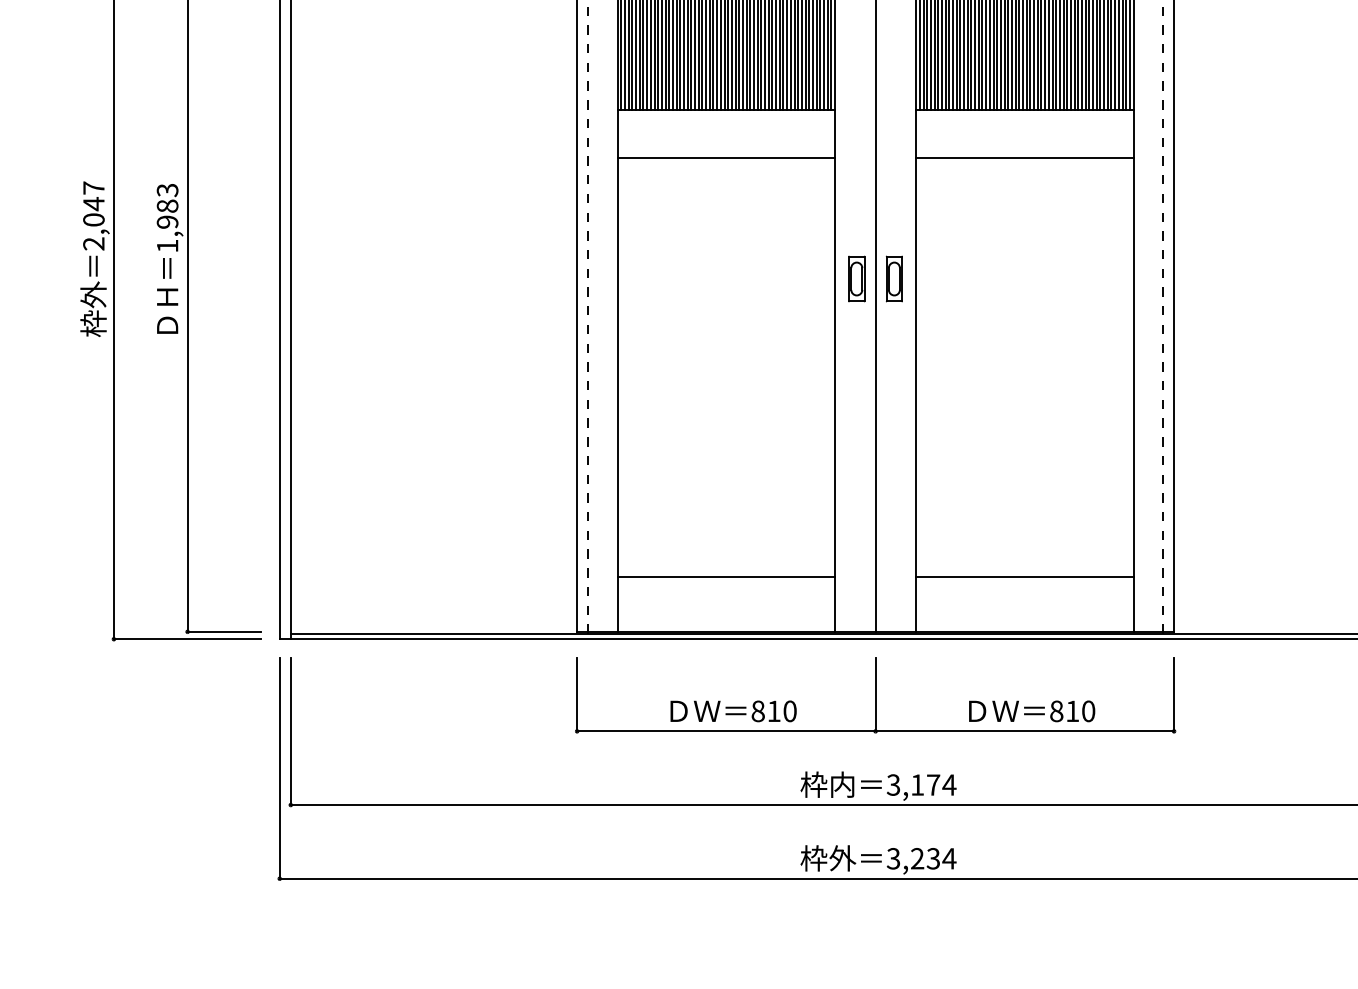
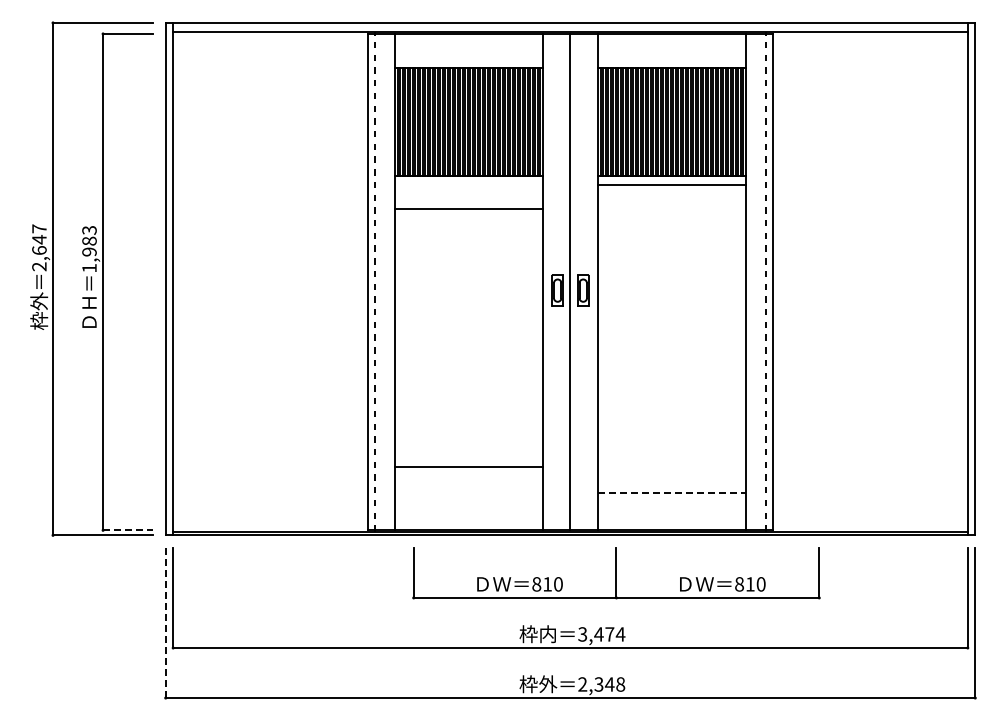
line: (1024, 158) -> (671, 184), moved
text: (93, 219) -> (39, 250), 2,047 -> 2,647
line: (725, 576) -> (468, 466), moved
line: (1024, 576) -> (671, 492), solid -> dashed
line: (225, 632) -> (128, 530), solid -> dashed
part: (875, 695) -> (616, 573), moved
line: (279, 767) -> (165, 622), solid -> dashed
text: (916, 785) -> (598, 634), 3,174 -> 3,474
text: (921, 858) -> (601, 684), 3,234 -> 2,348

